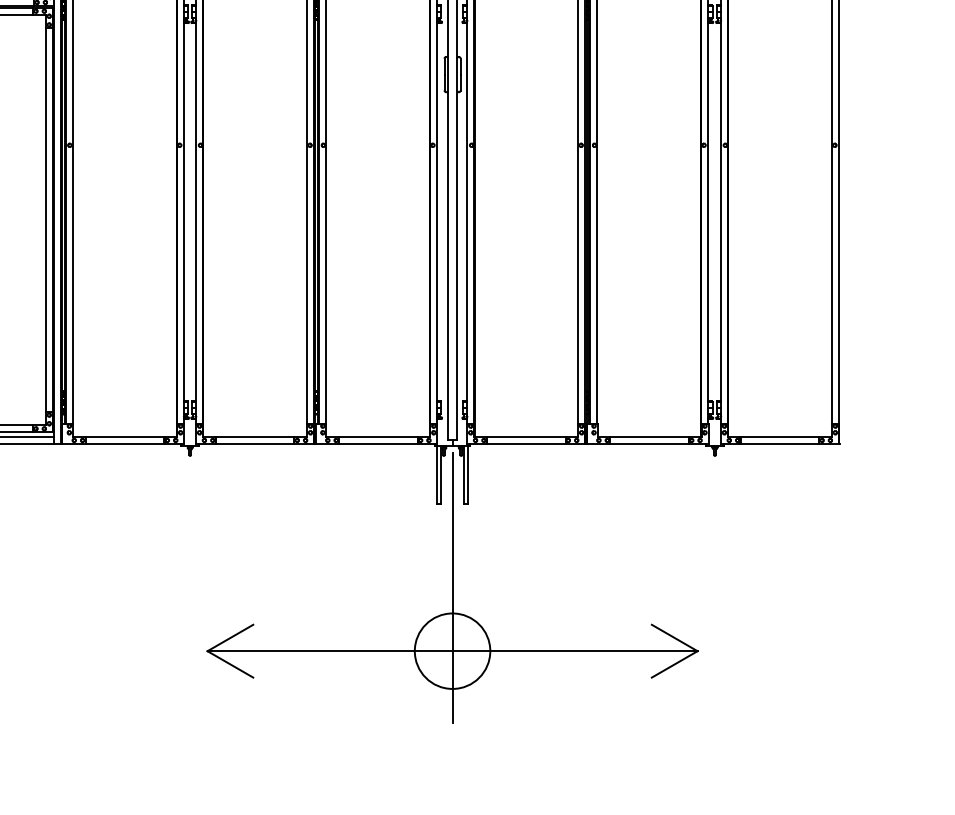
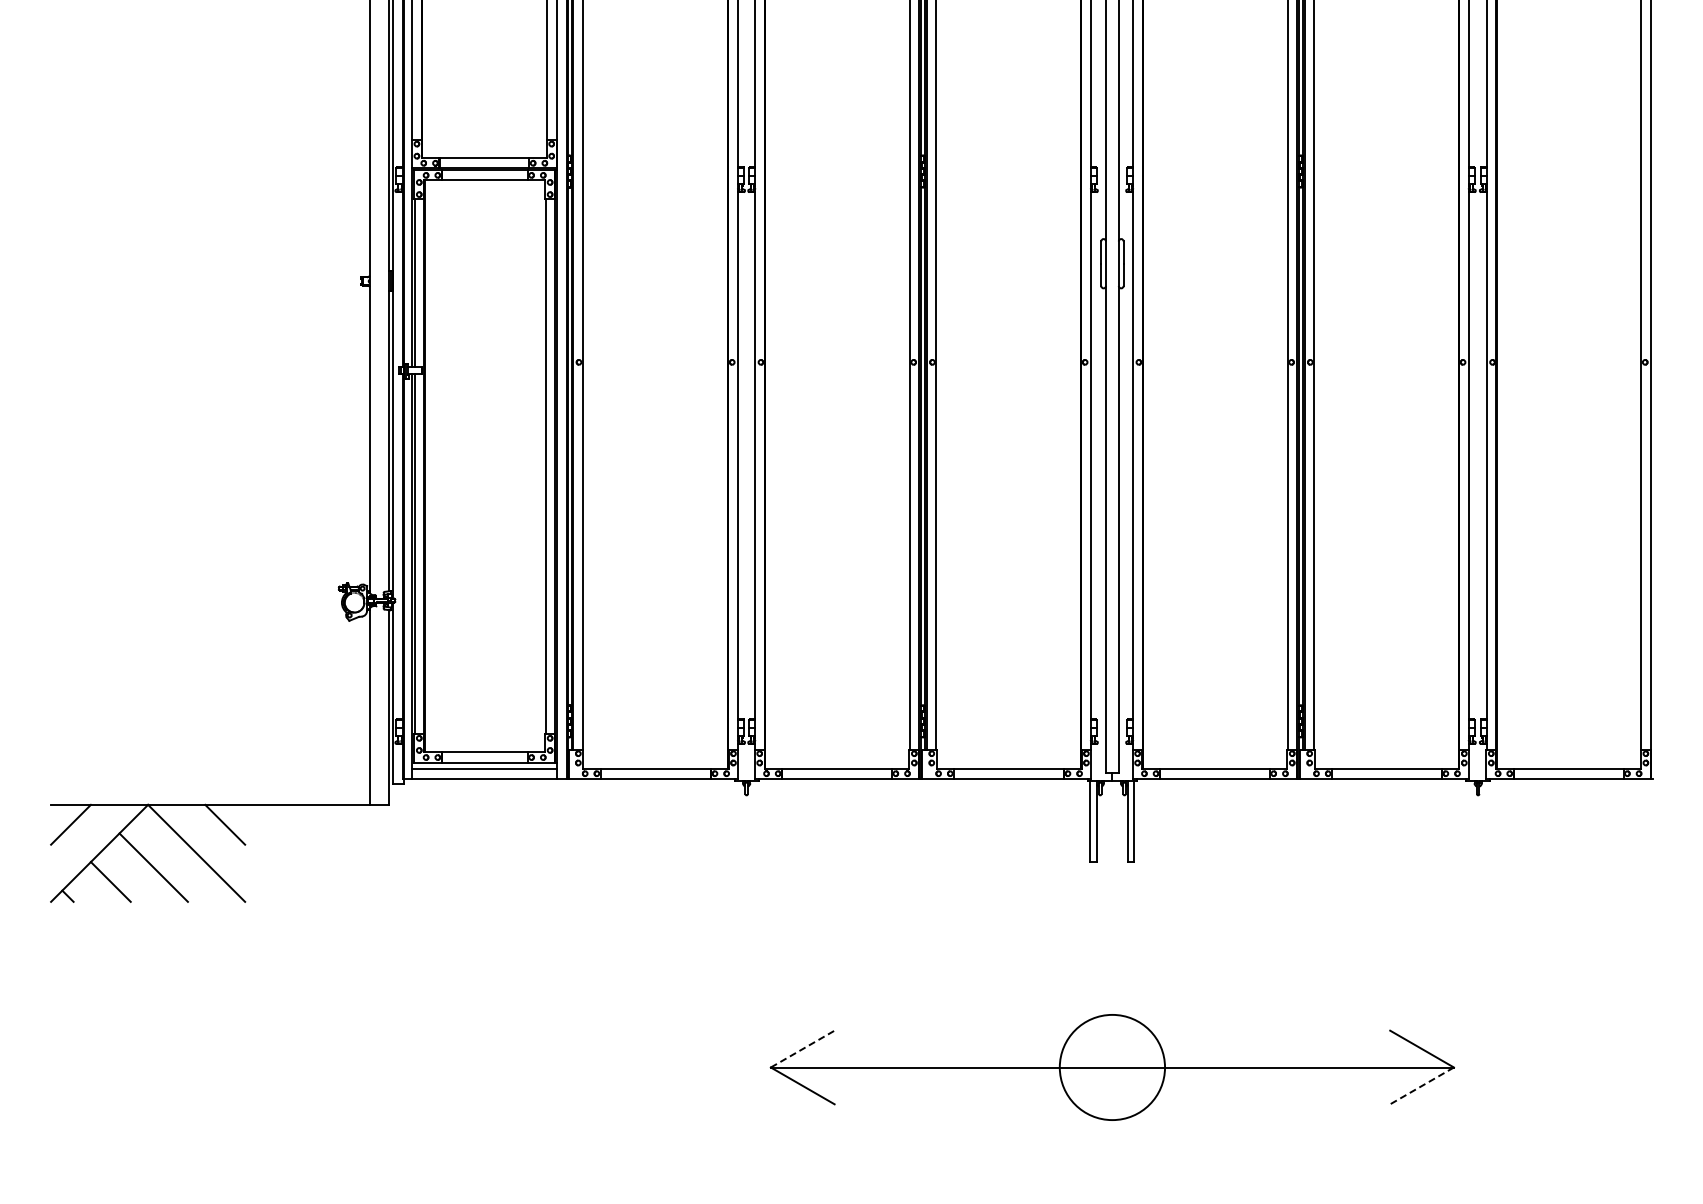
line: (452, 587) -> (1112, 978), removed
line: (230, 638) -> (802, 1049), solid -> dashed
line: (675, 664) -> (1422, 1085), solid -> dashed

